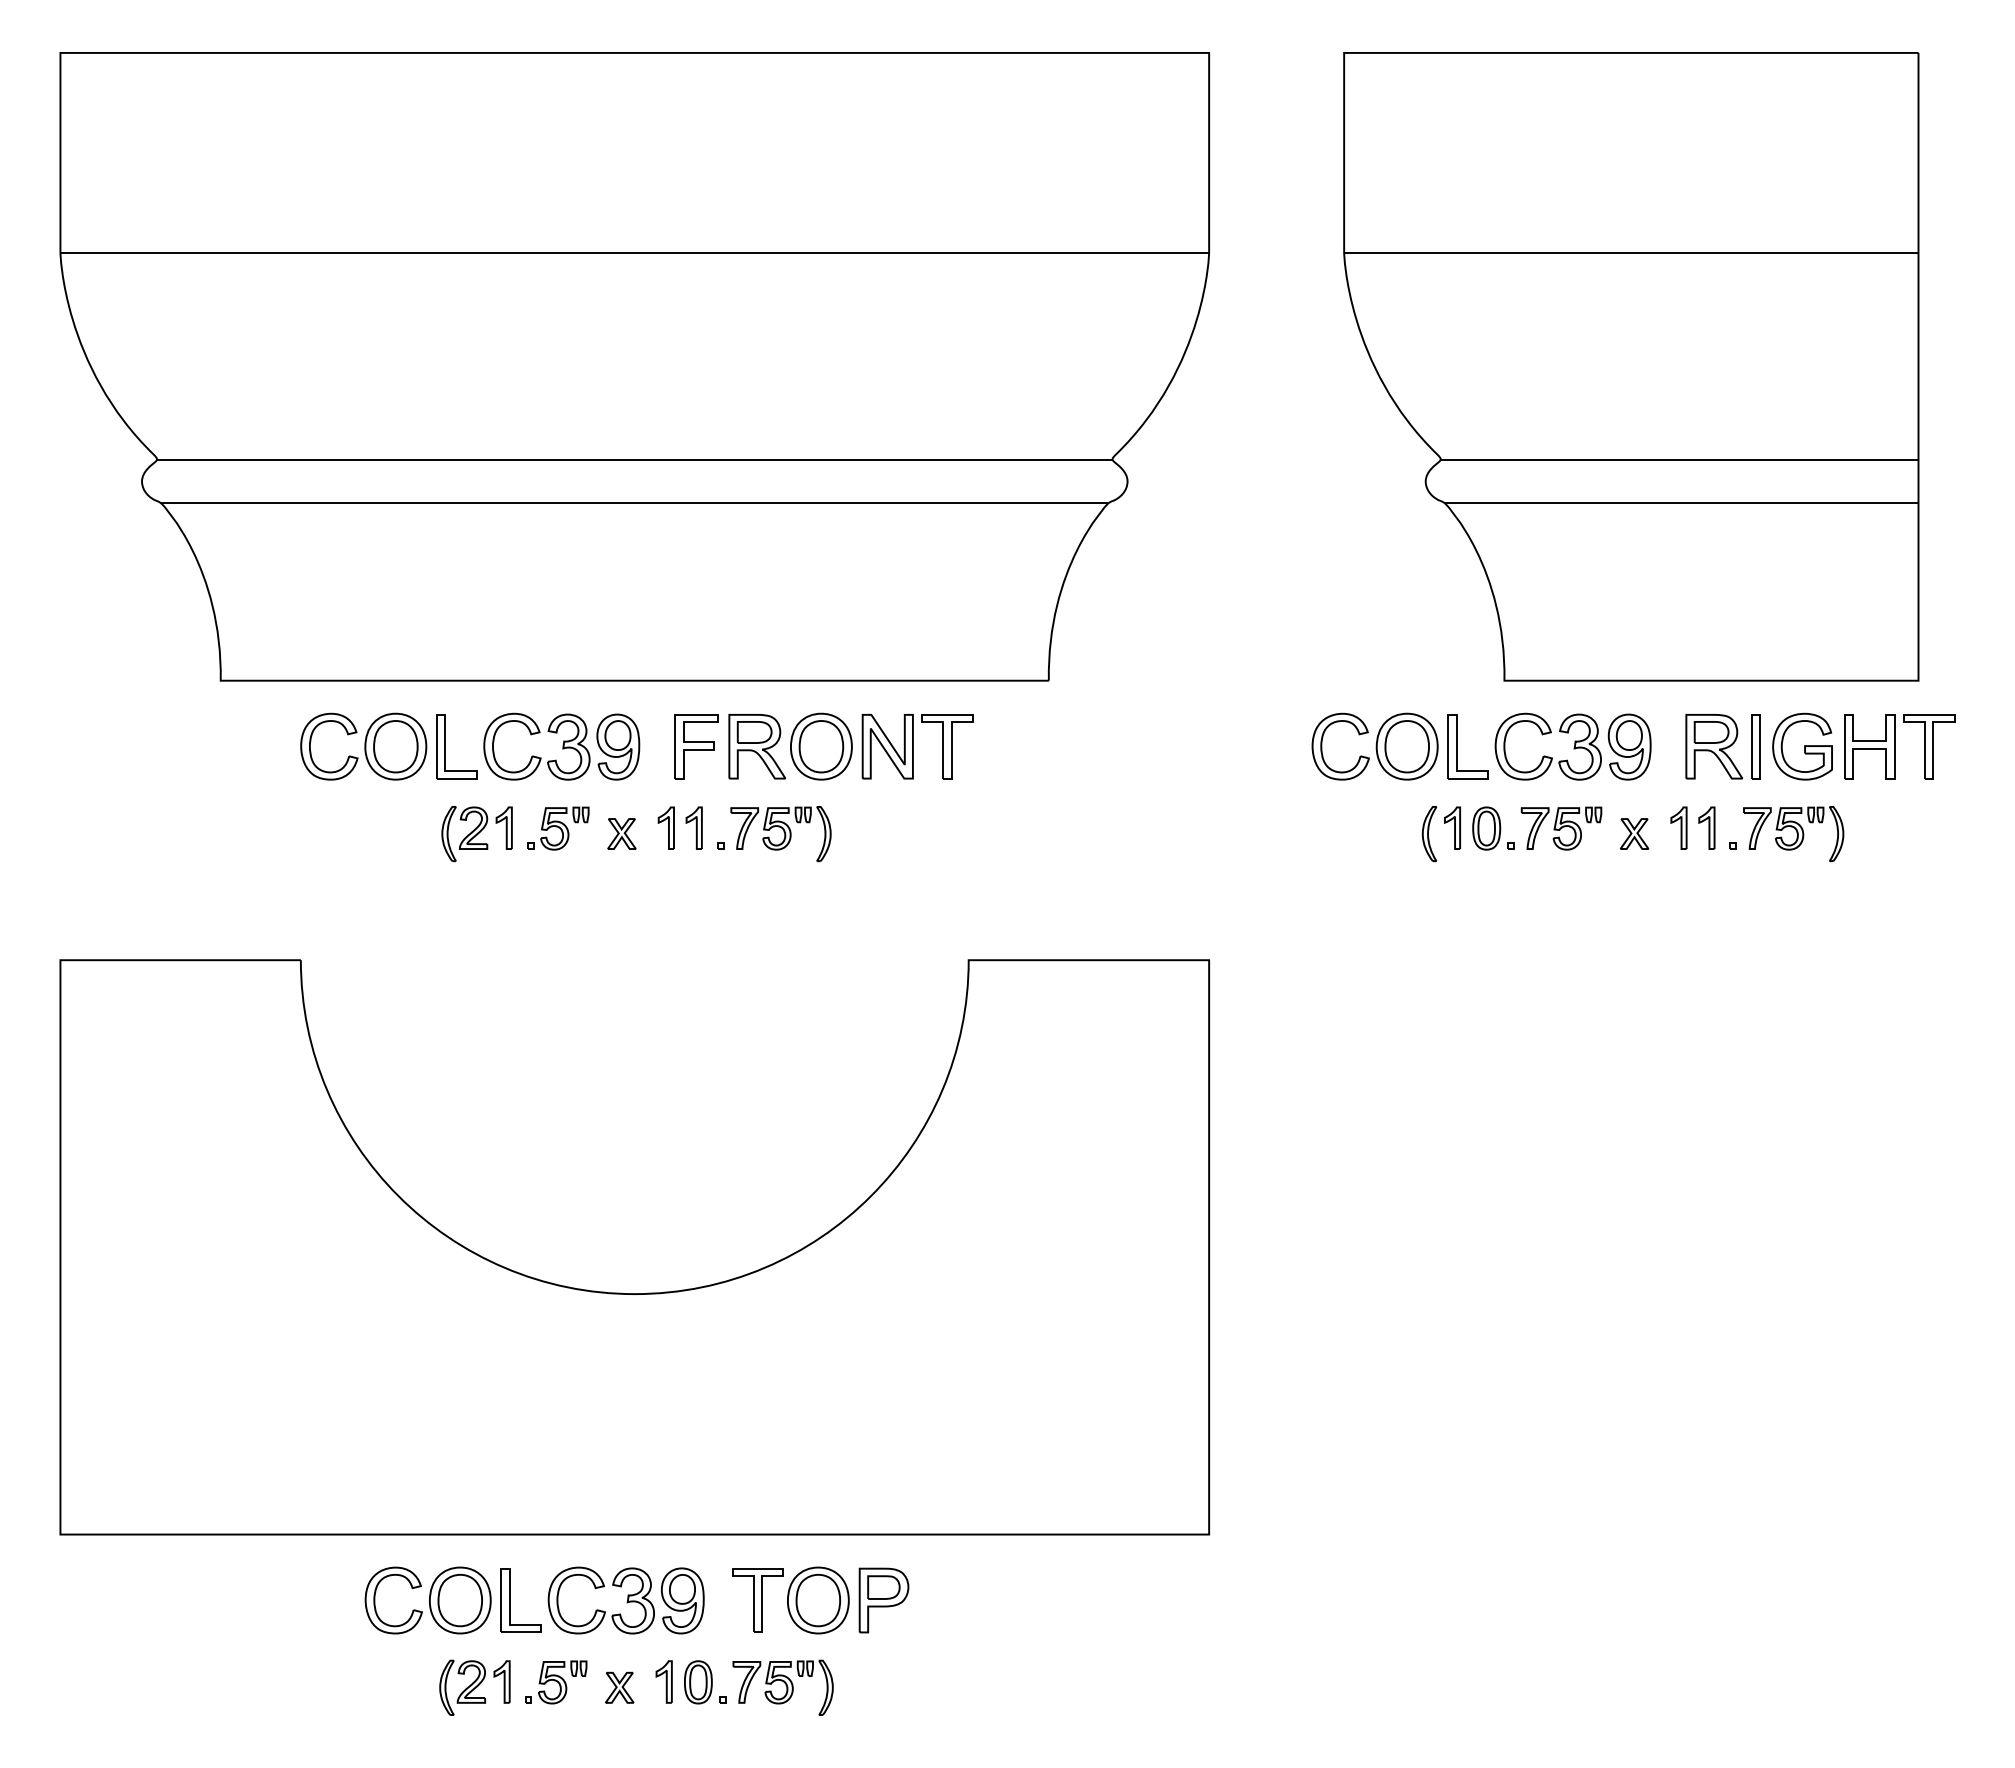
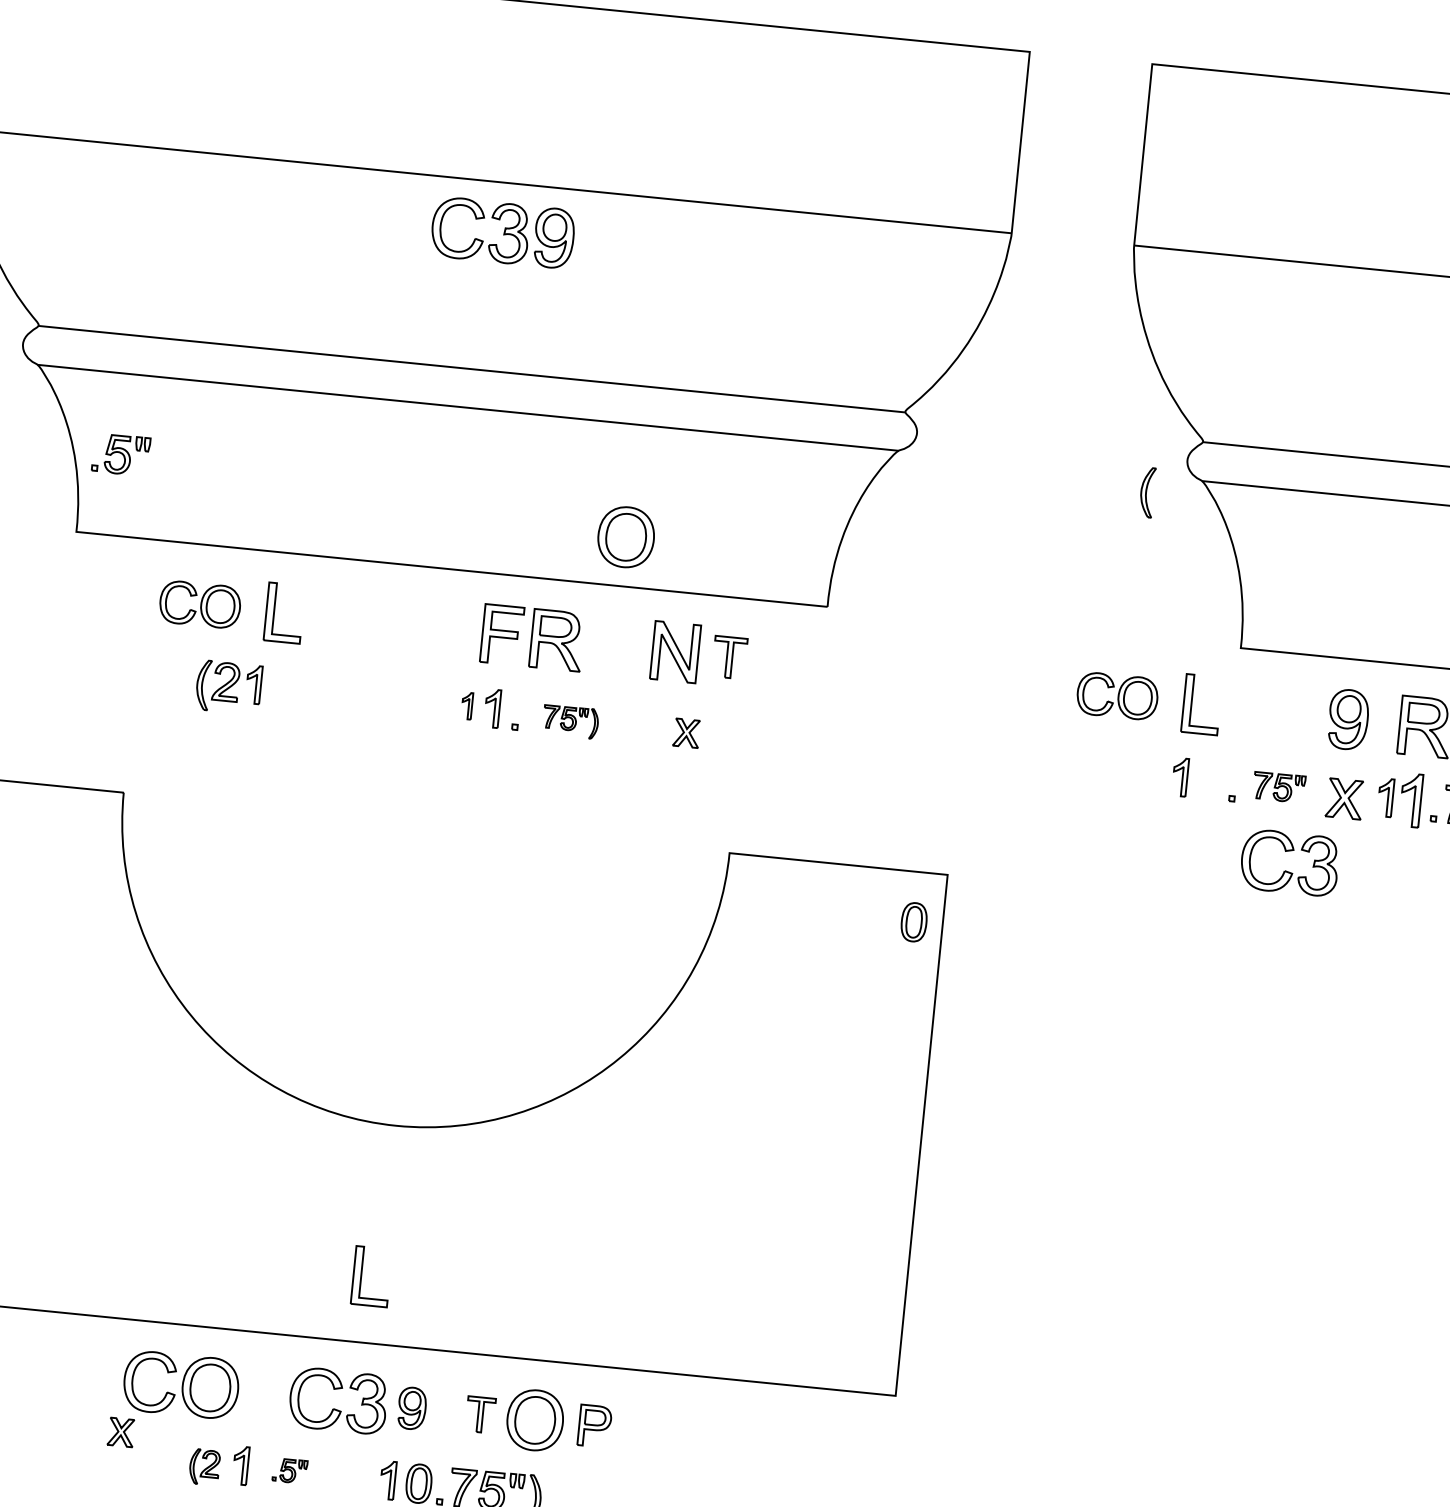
part: (363, 746) -> (199, 604), size x0.7
part: (561, 746) -> (502, 232), moved
part: (821, 746) -> (626, 537), moved
part: (947, 746) -> (729, 657), size x0.7
part: (1374, 746) -> (1117, 696), size x0.7
part: (1545, 755) -> (1286, 870), moved
part: (665, 827) -> (466, 705), size x0.7
part: (1706, 827) -> (1410, 799), size x1.4
part: (558, 828) -> (121, 454), moved
part: (1486, 828) -> (913, 922), moved
part: (1561, 828) -> (1279, 787), size x0.7
part: (621, 833) -> (686, 732), moved
part: (1634, 833) -> (1344, 798), size x1.4
part: (476, 834) -> (228, 687), moved
part: (780, 834) -> (570, 722), size x0.6
part: (1429, 834) -> (1147, 492), moved
part: (510, 1600) -> (361, 1275), moved
part: (682, 1600) -> (412, 1408), size x0.7
part: (757, 1600) -> (480, 1414), size x0.6
part: (883, 1600) -> (594, 1426), size x0.7
part: (556, 1682) -> (290, 1471), size x0.6
part: (462, 1687) -> (204, 1467), size x0.7
part: (619, 1687) -> (121, 1432), moved

